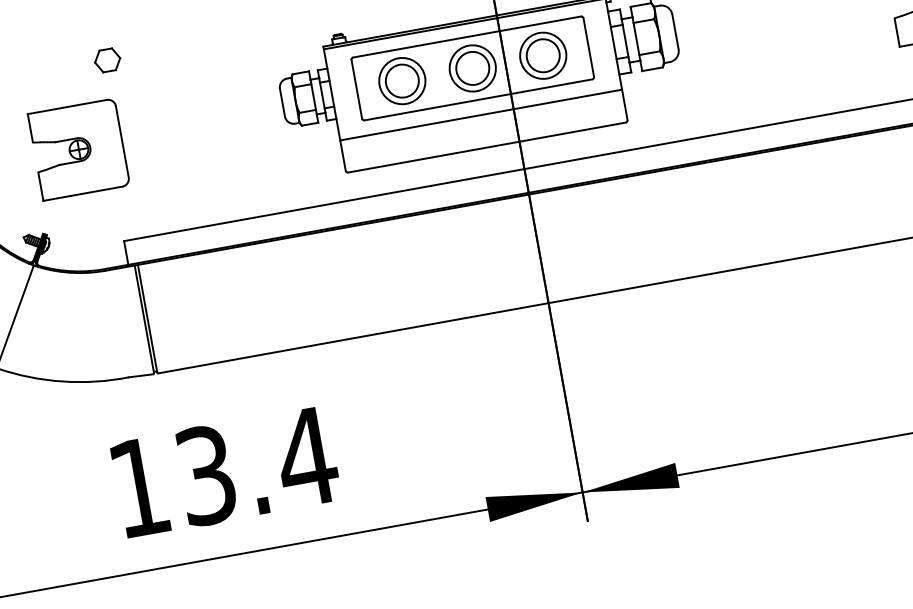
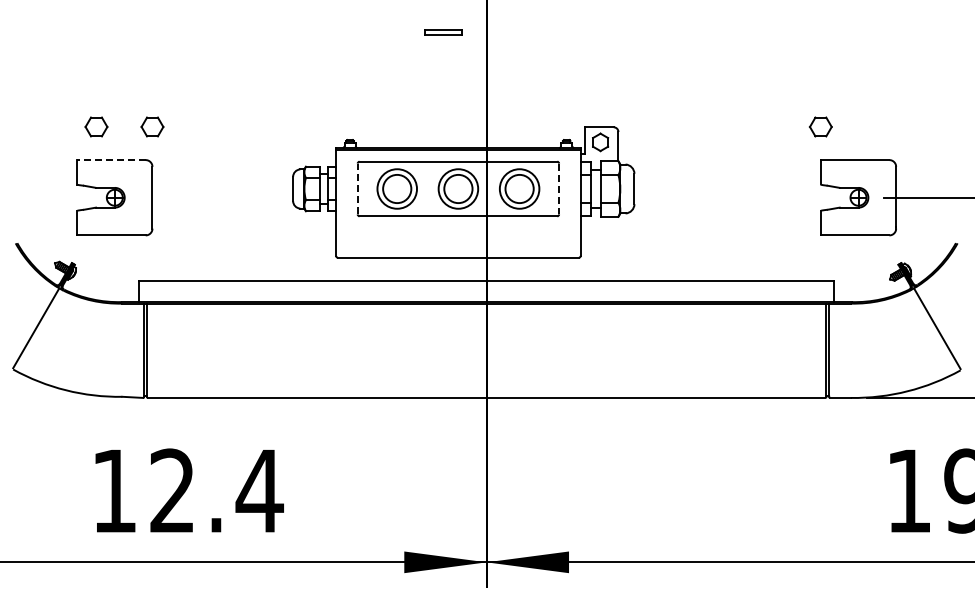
line: (589, 48) -> (559, 189), solid -> dashed
part: (43, 71) -> (96, 126), added
line: (356, 88) -> (357, 188), solid -> dashed
line: (66, 107) -> (110, 160), solid -> dashed
line: (481, 115) -> (458, 229), removed
text: (206, 474) -> (172, 490), 13.4 -> 12.4

